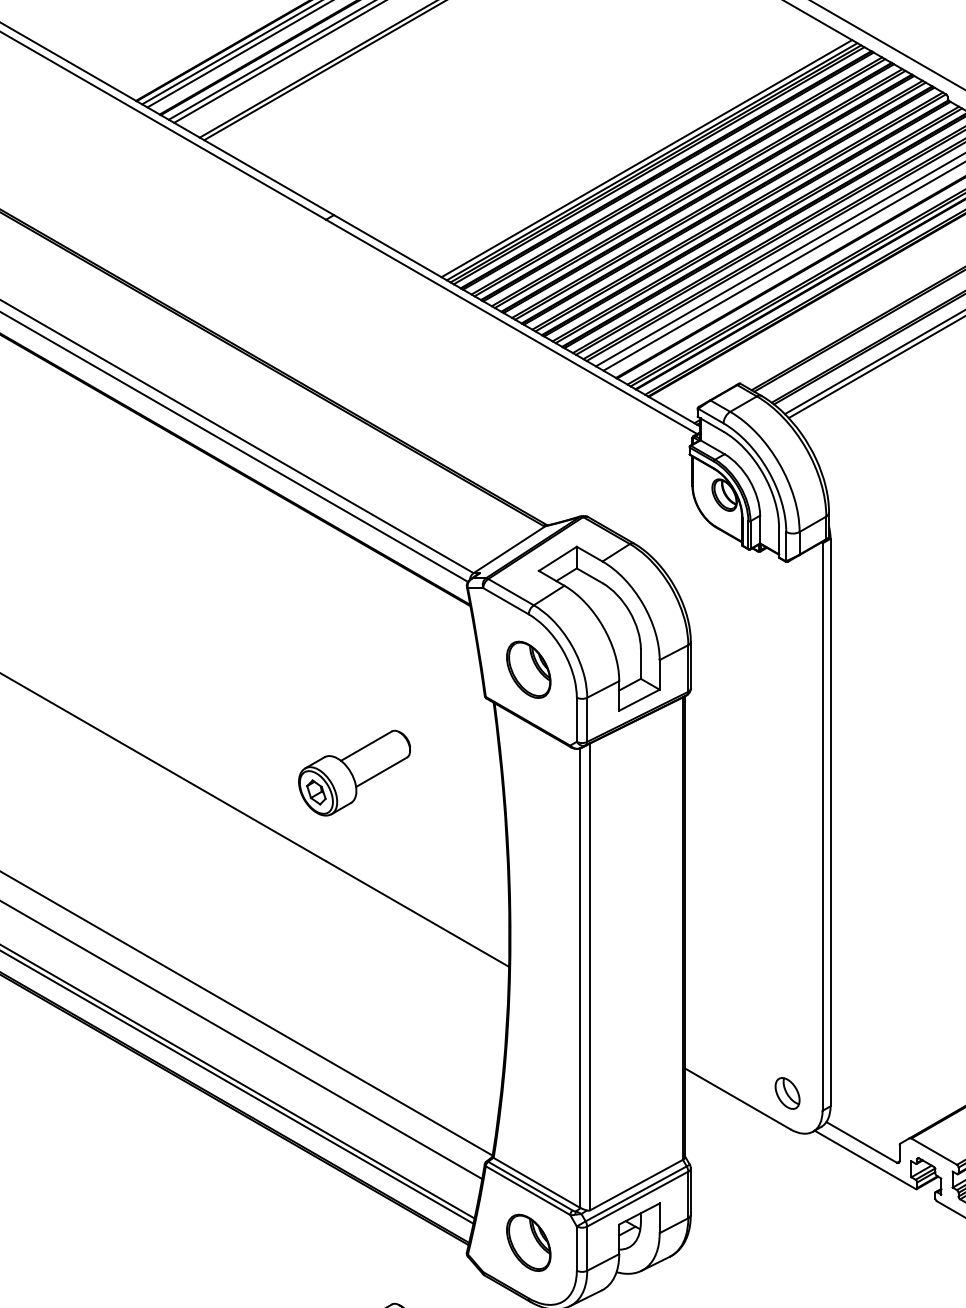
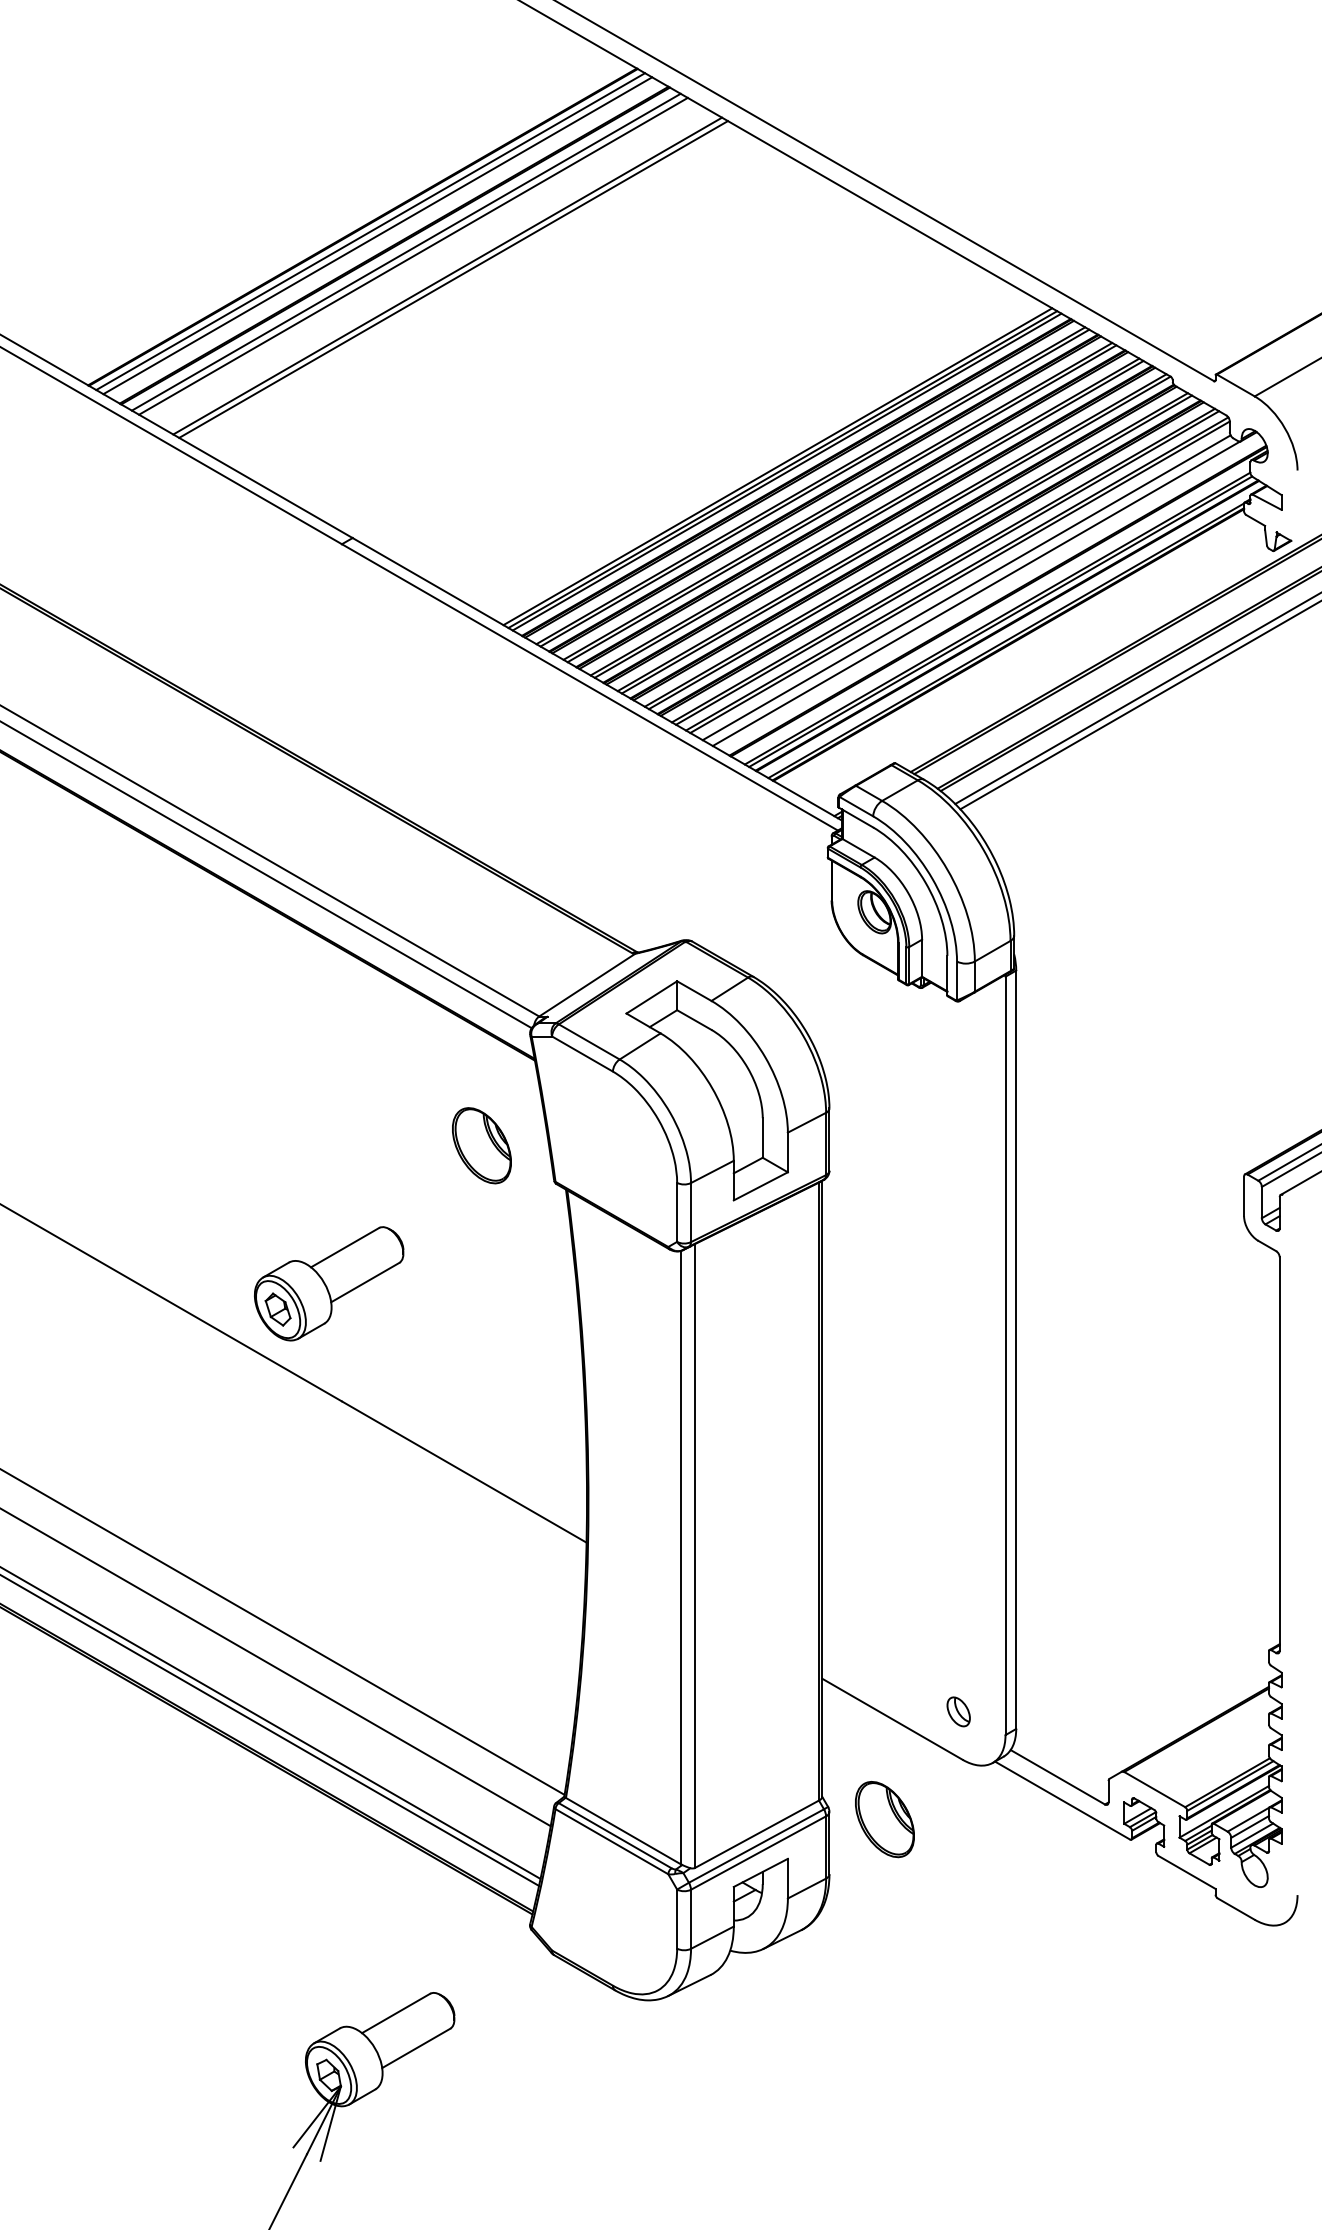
line: (646, 158) -> (770, 462), removed
part: (528, 669) -> (481, 1145), moved
part: (354, 772) -> (329, 1283), moved
part: (787, 1093) -> (958, 1711), size x0.7
part: (528, 1242) -> (884, 1819), moved

